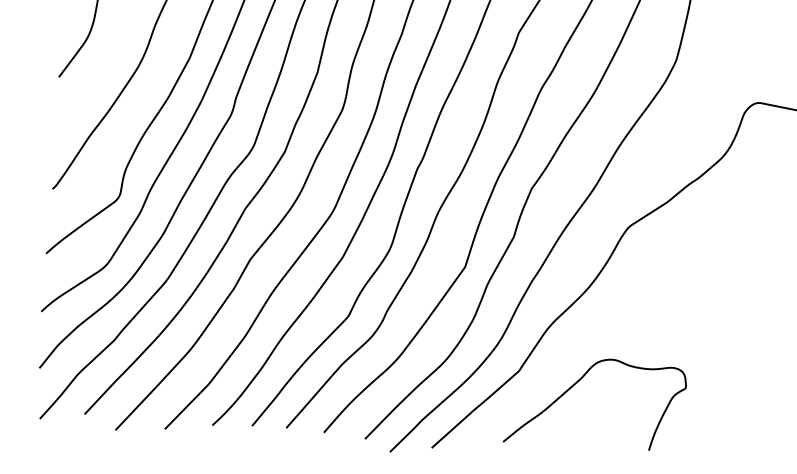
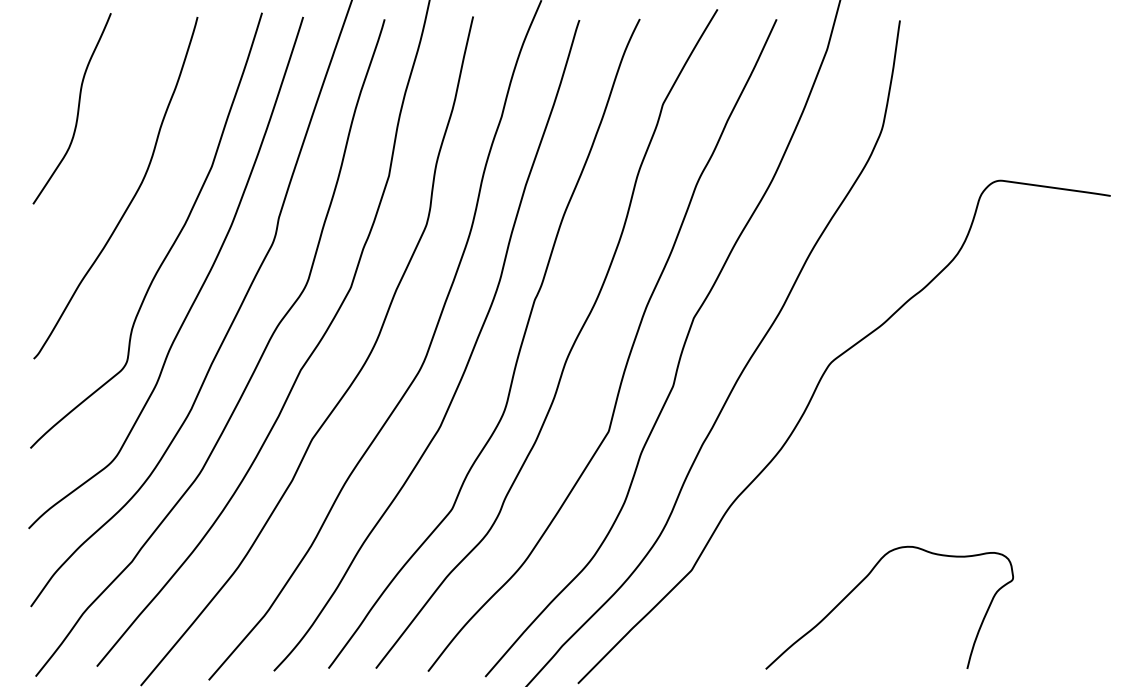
curve: (577, 382) -> (863, 581), moved

